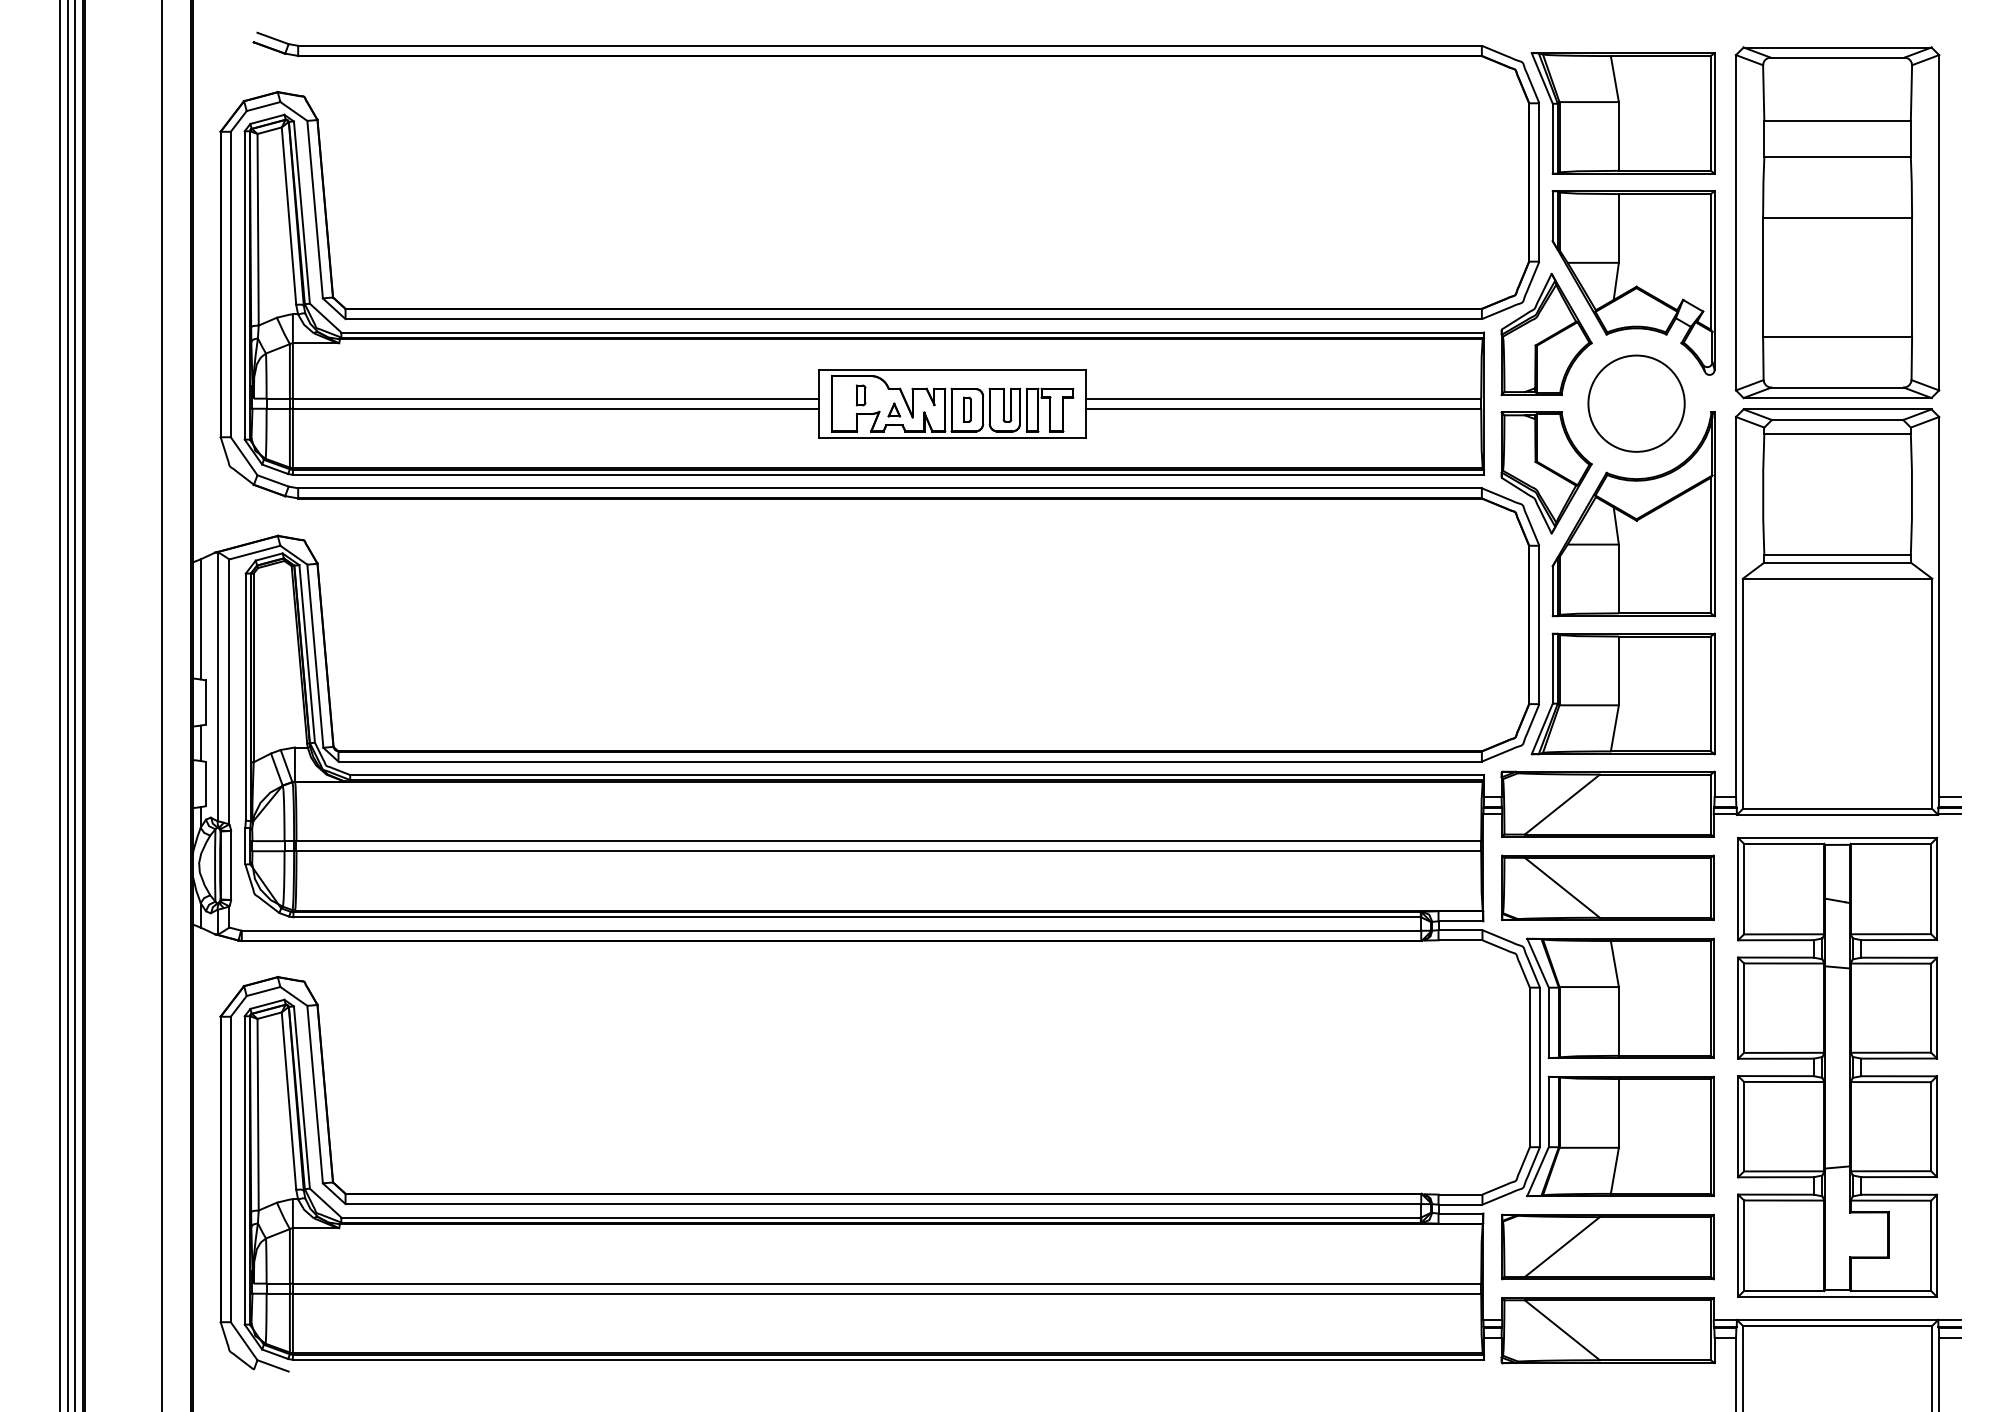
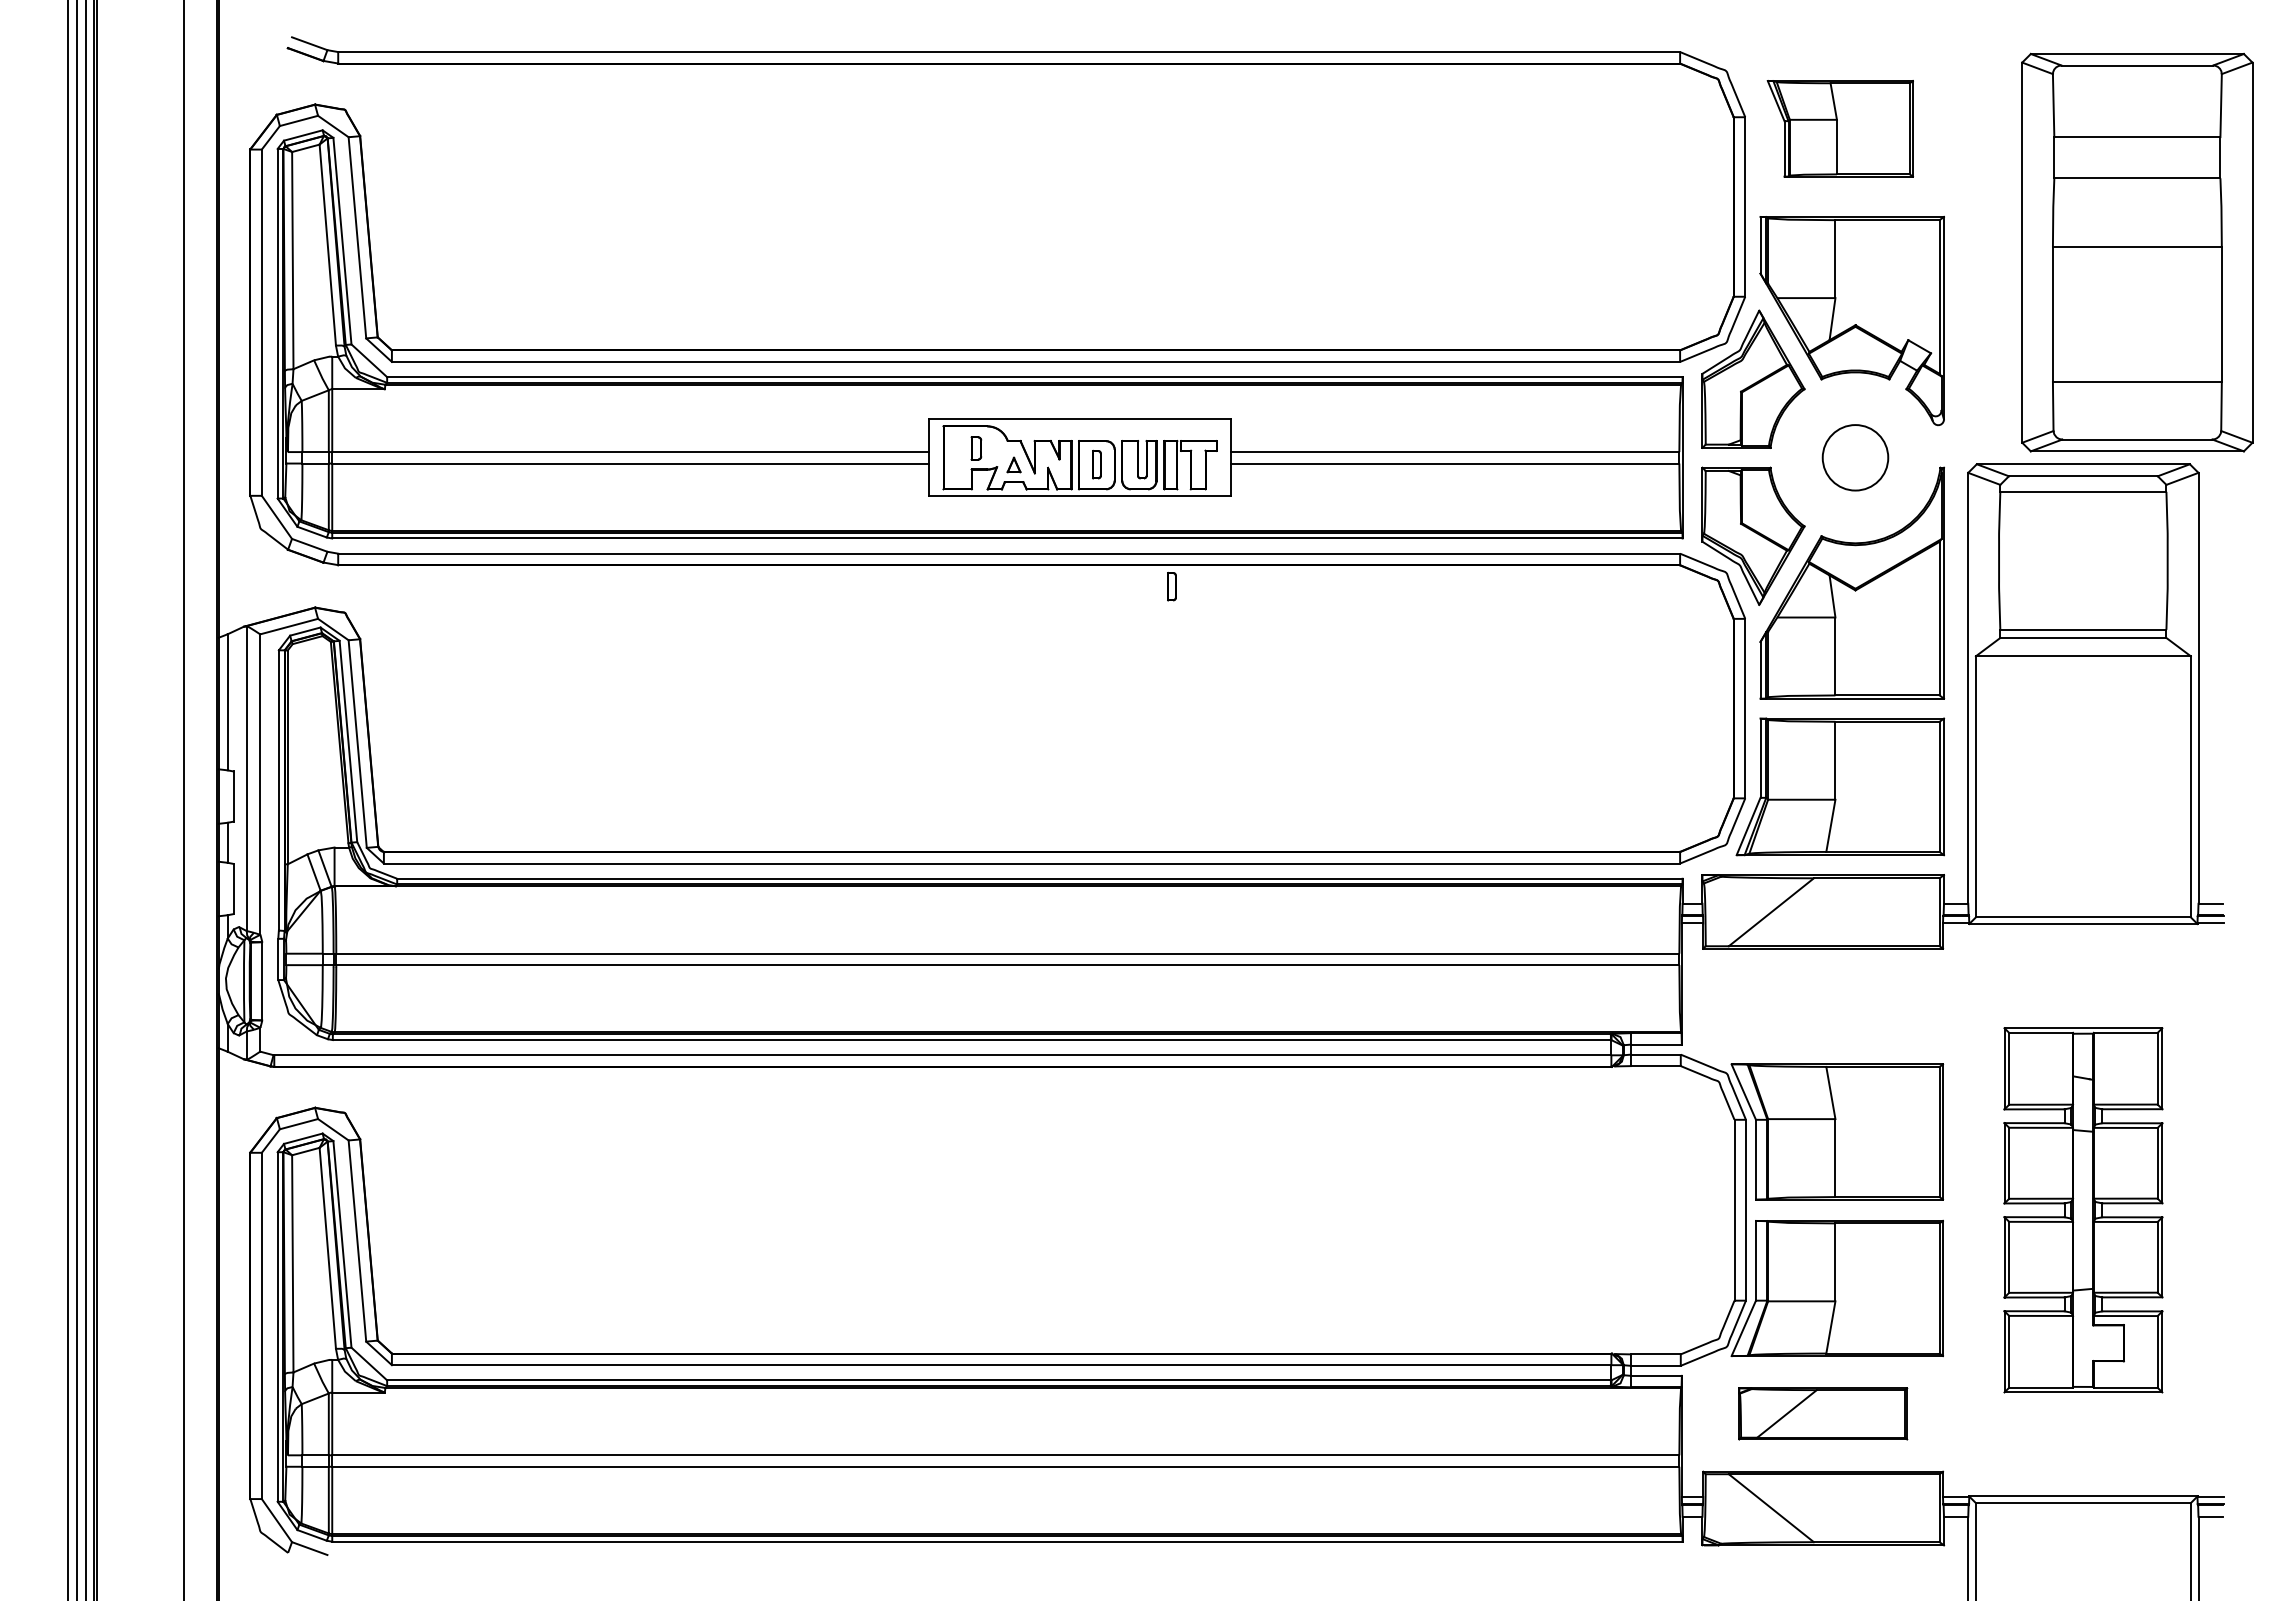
part: (1623, 113) -> (1840, 128), size x0.7
part: (1837, 222) -> (2137, 252), moved
circle: (1636, 403) -> (1855, 457), size x0.6
part: (1033, 517) -> (1171, 586), added
part: (1607, 887) -> (1822, 1006), removed
part: (1837, 1067) -> (2083, 1210), size x0.7
part: (1608, 1246) -> (1823, 1413), size x0.7

